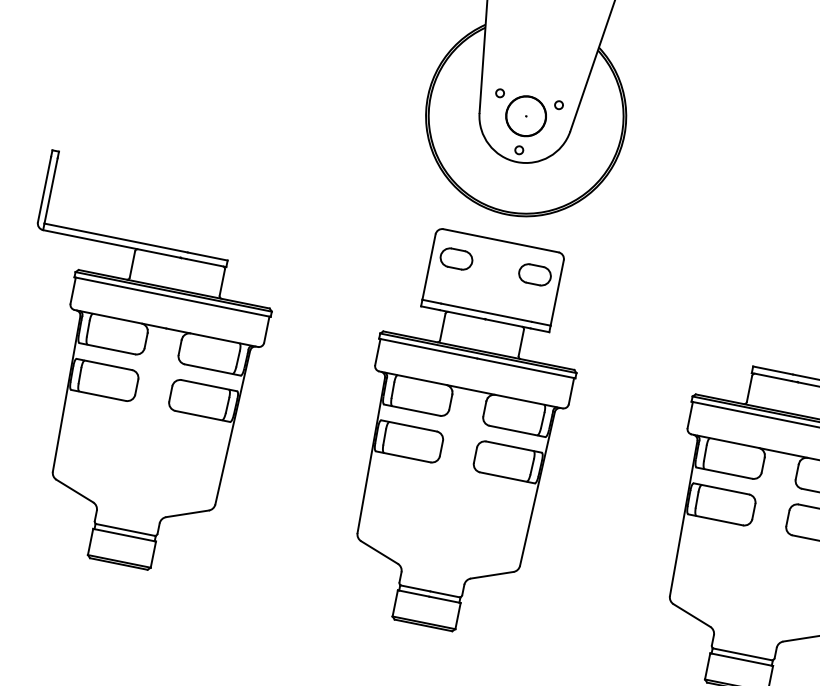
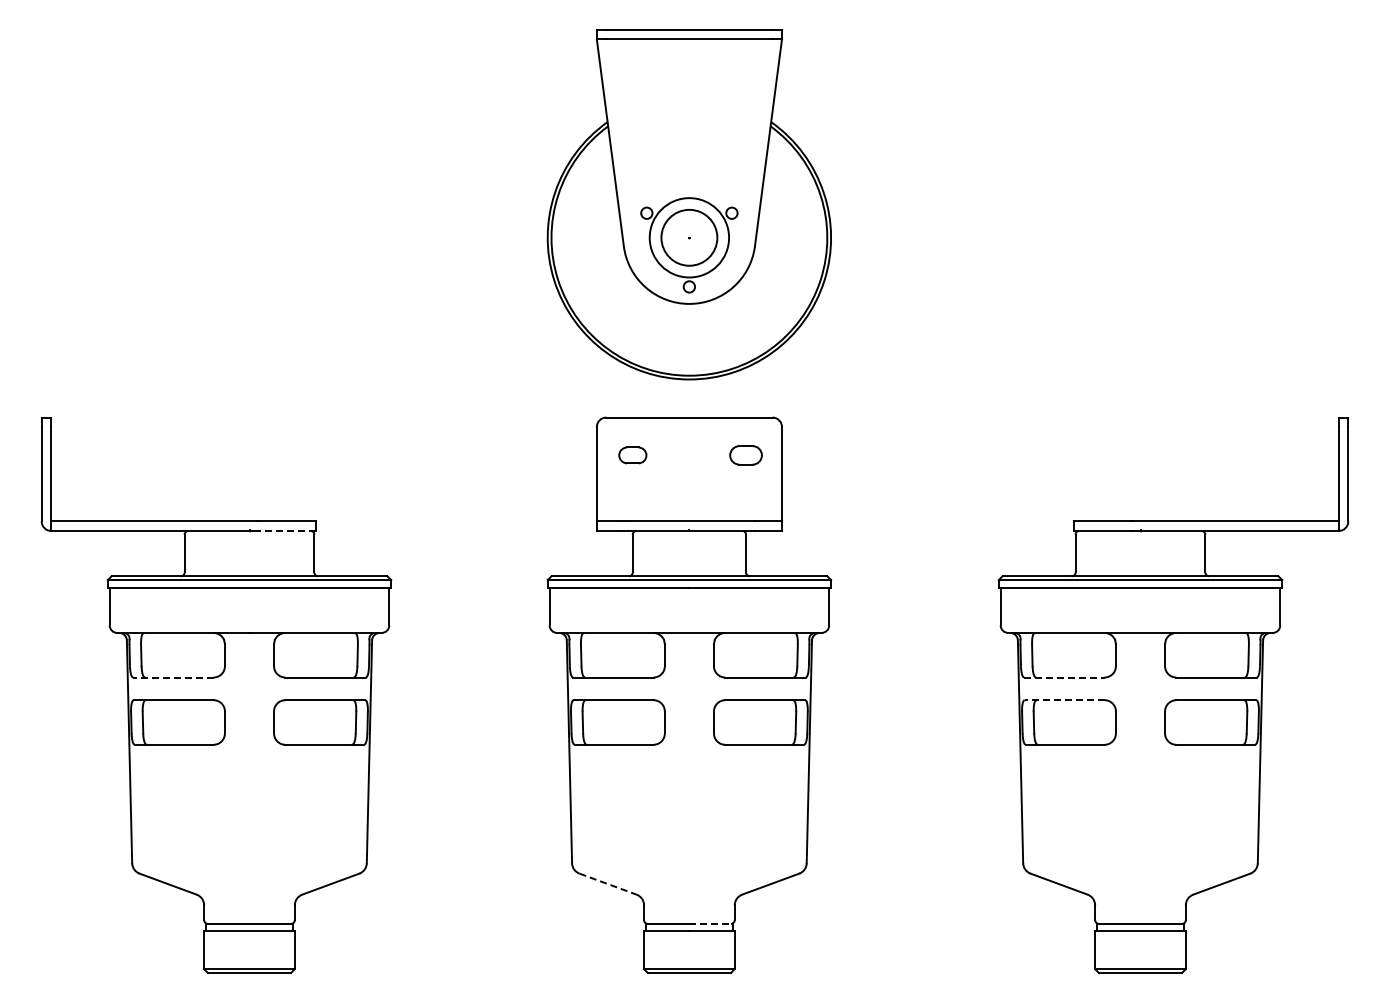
circle: (526, 116) -> (689, 237), size x1.4
part: (456, 259) -> (632, 455), size x0.6
line: (206, 262) -> (286, 530), solid -> dashed
part: (534, 274) -> (745, 455), size x0.7
line: (106, 348) -> (172, 677), solid -> dashed
line: (724, 473) -> (1064, 677), solid -> dashed
line: (721, 489) -> (1064, 700), solid -> dashed
line: (379, 552) -> (608, 884), solid -> dashed
line: (445, 594) -> (711, 923), solid -> dashed

